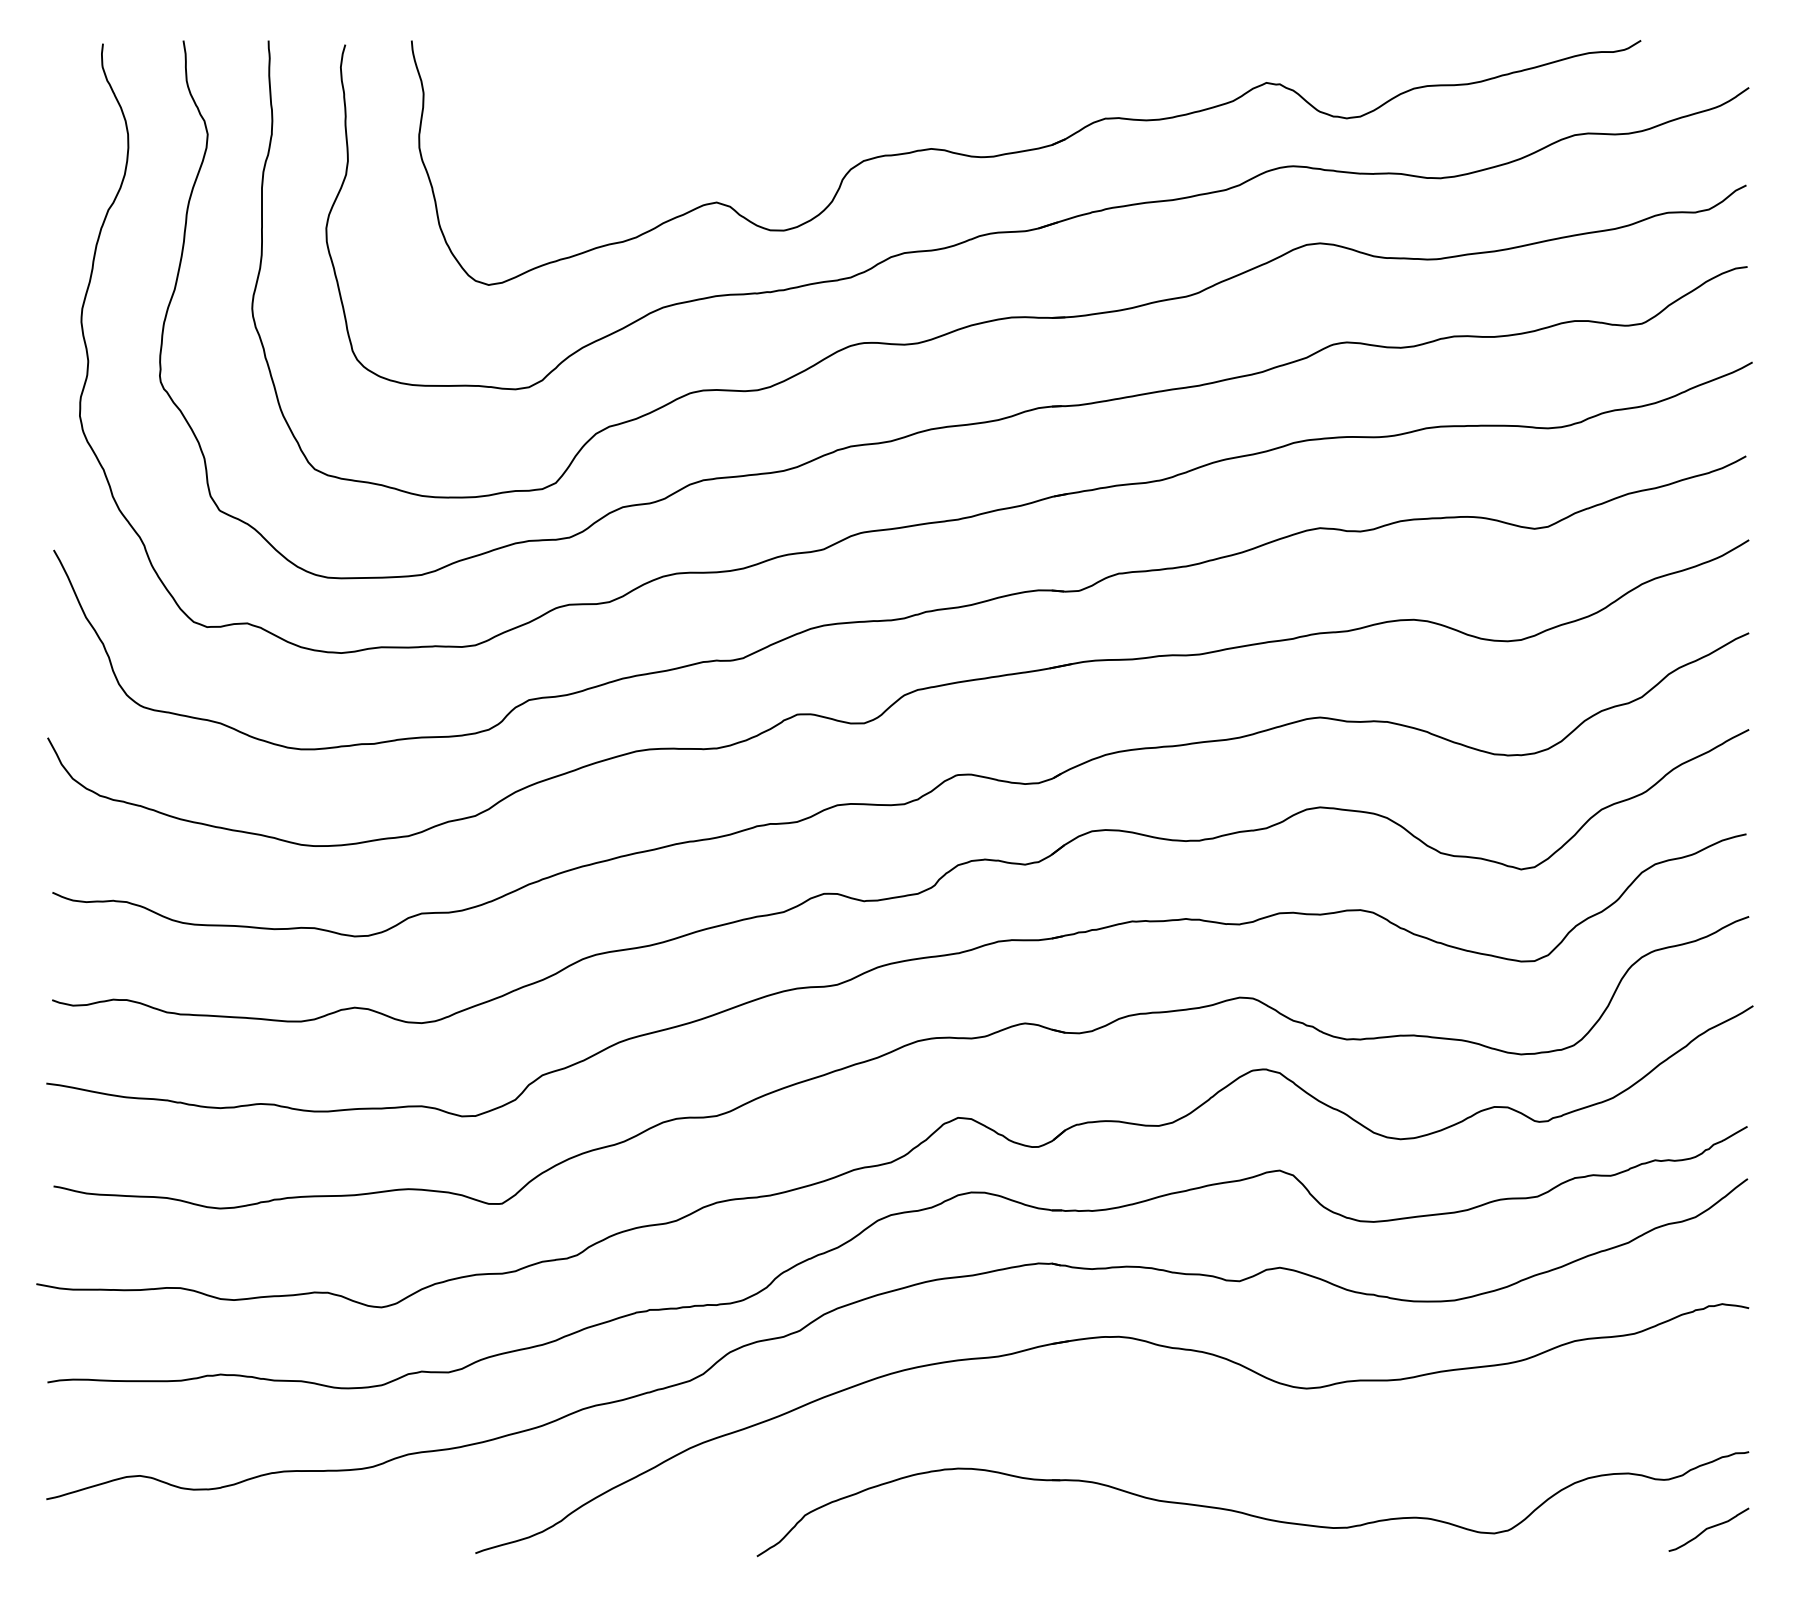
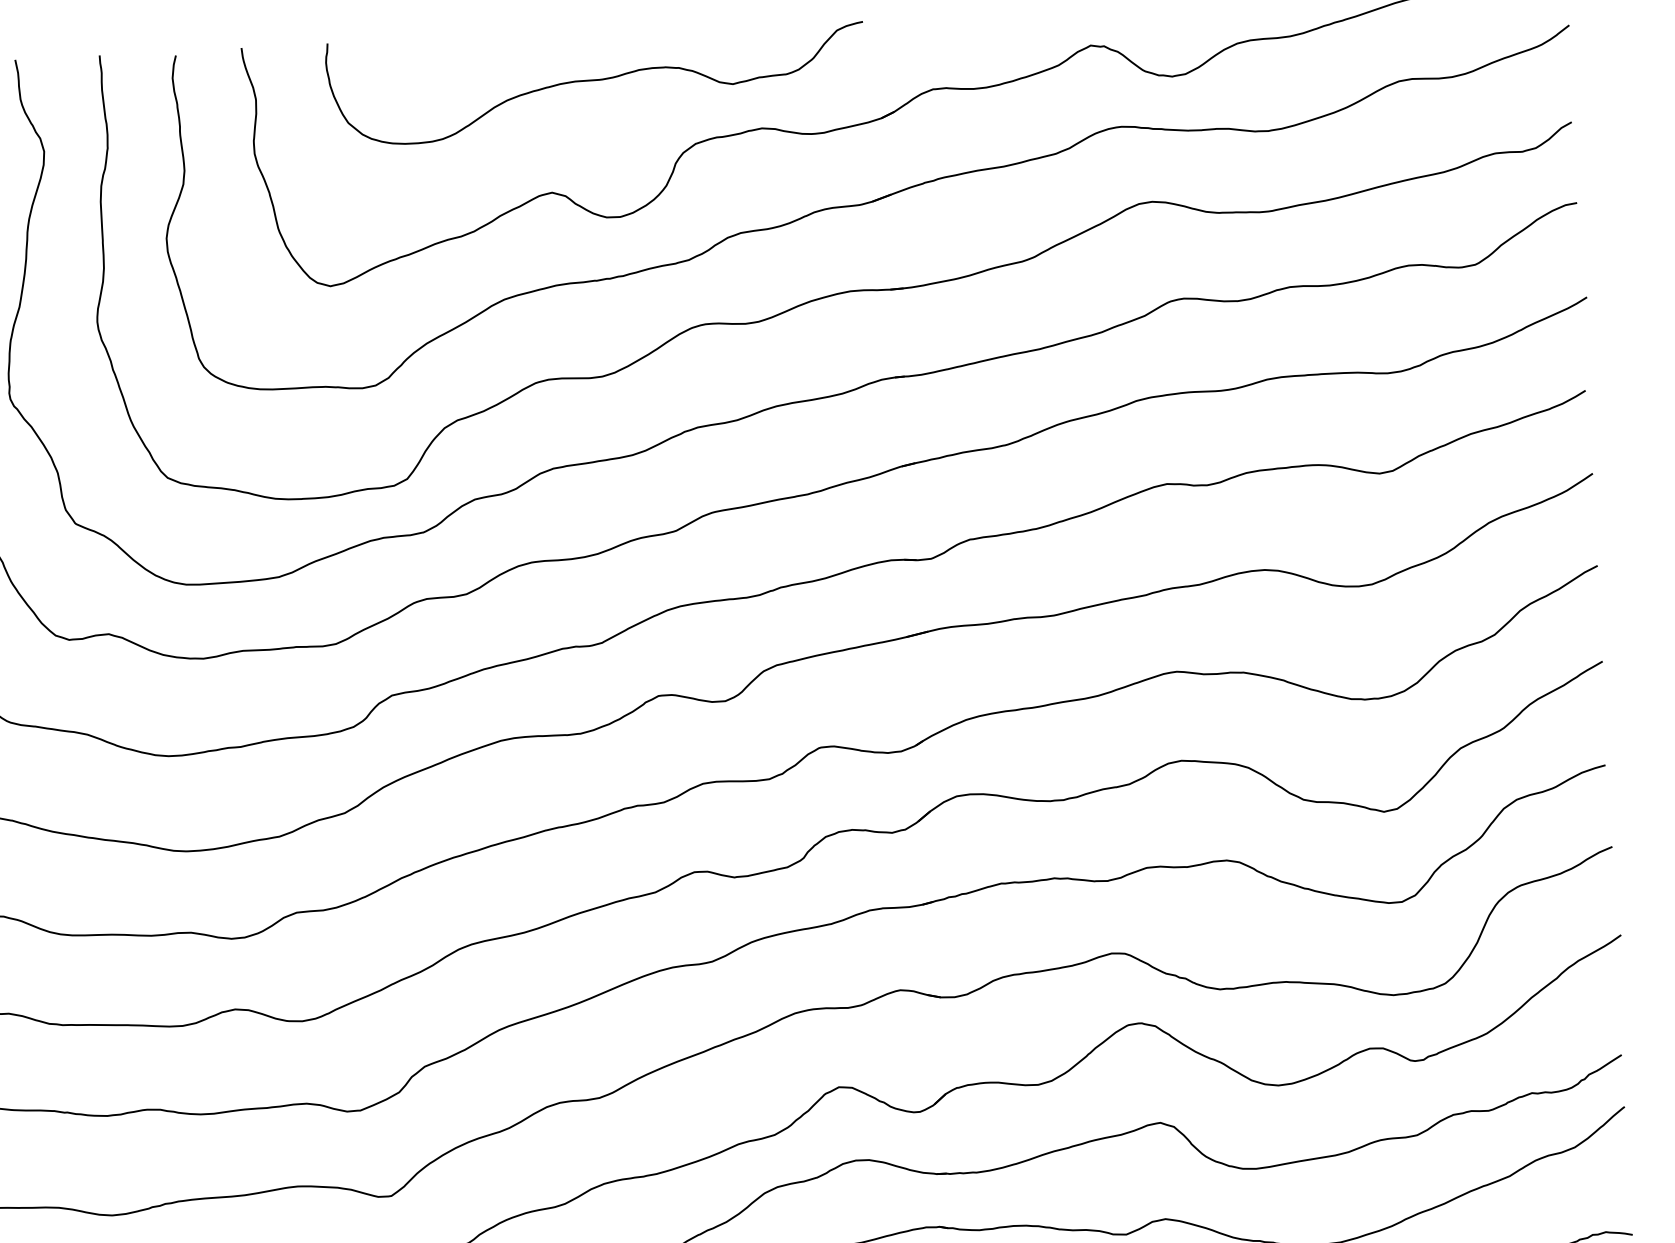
curve: (766, 92) -> (595, 81), added

